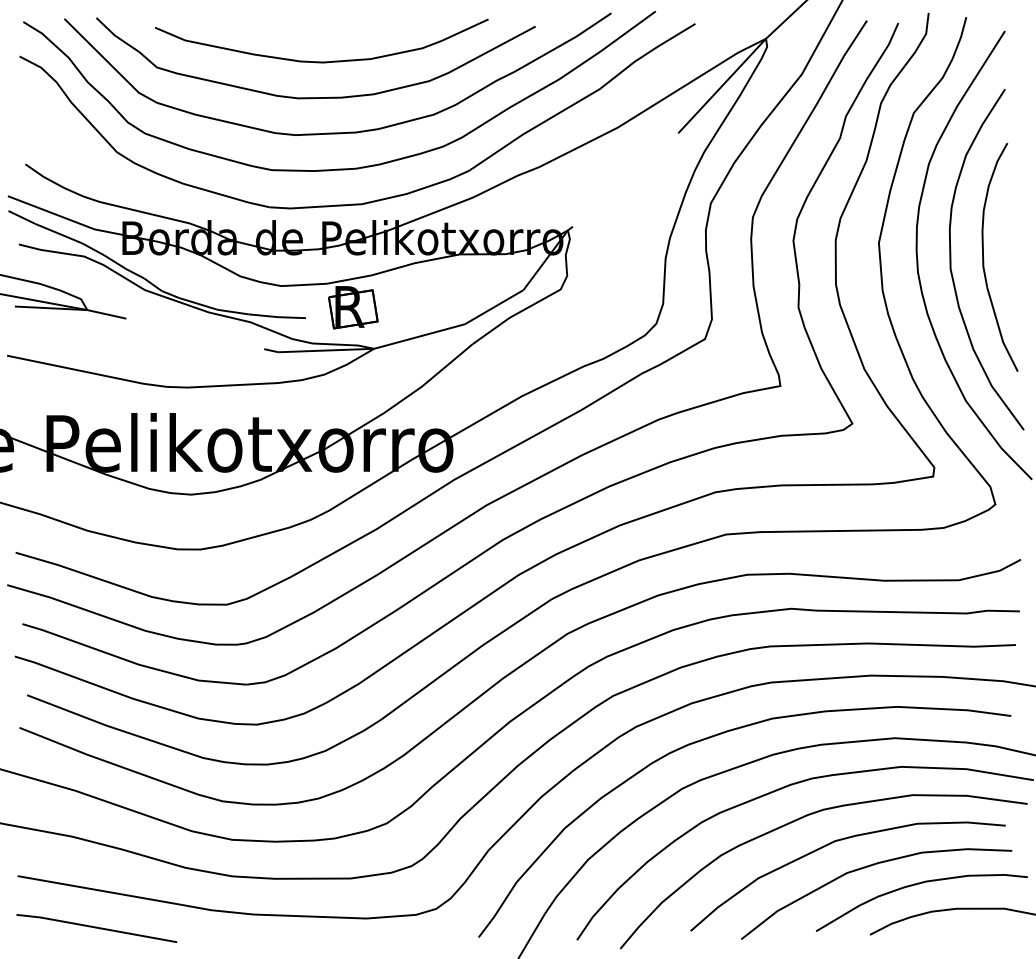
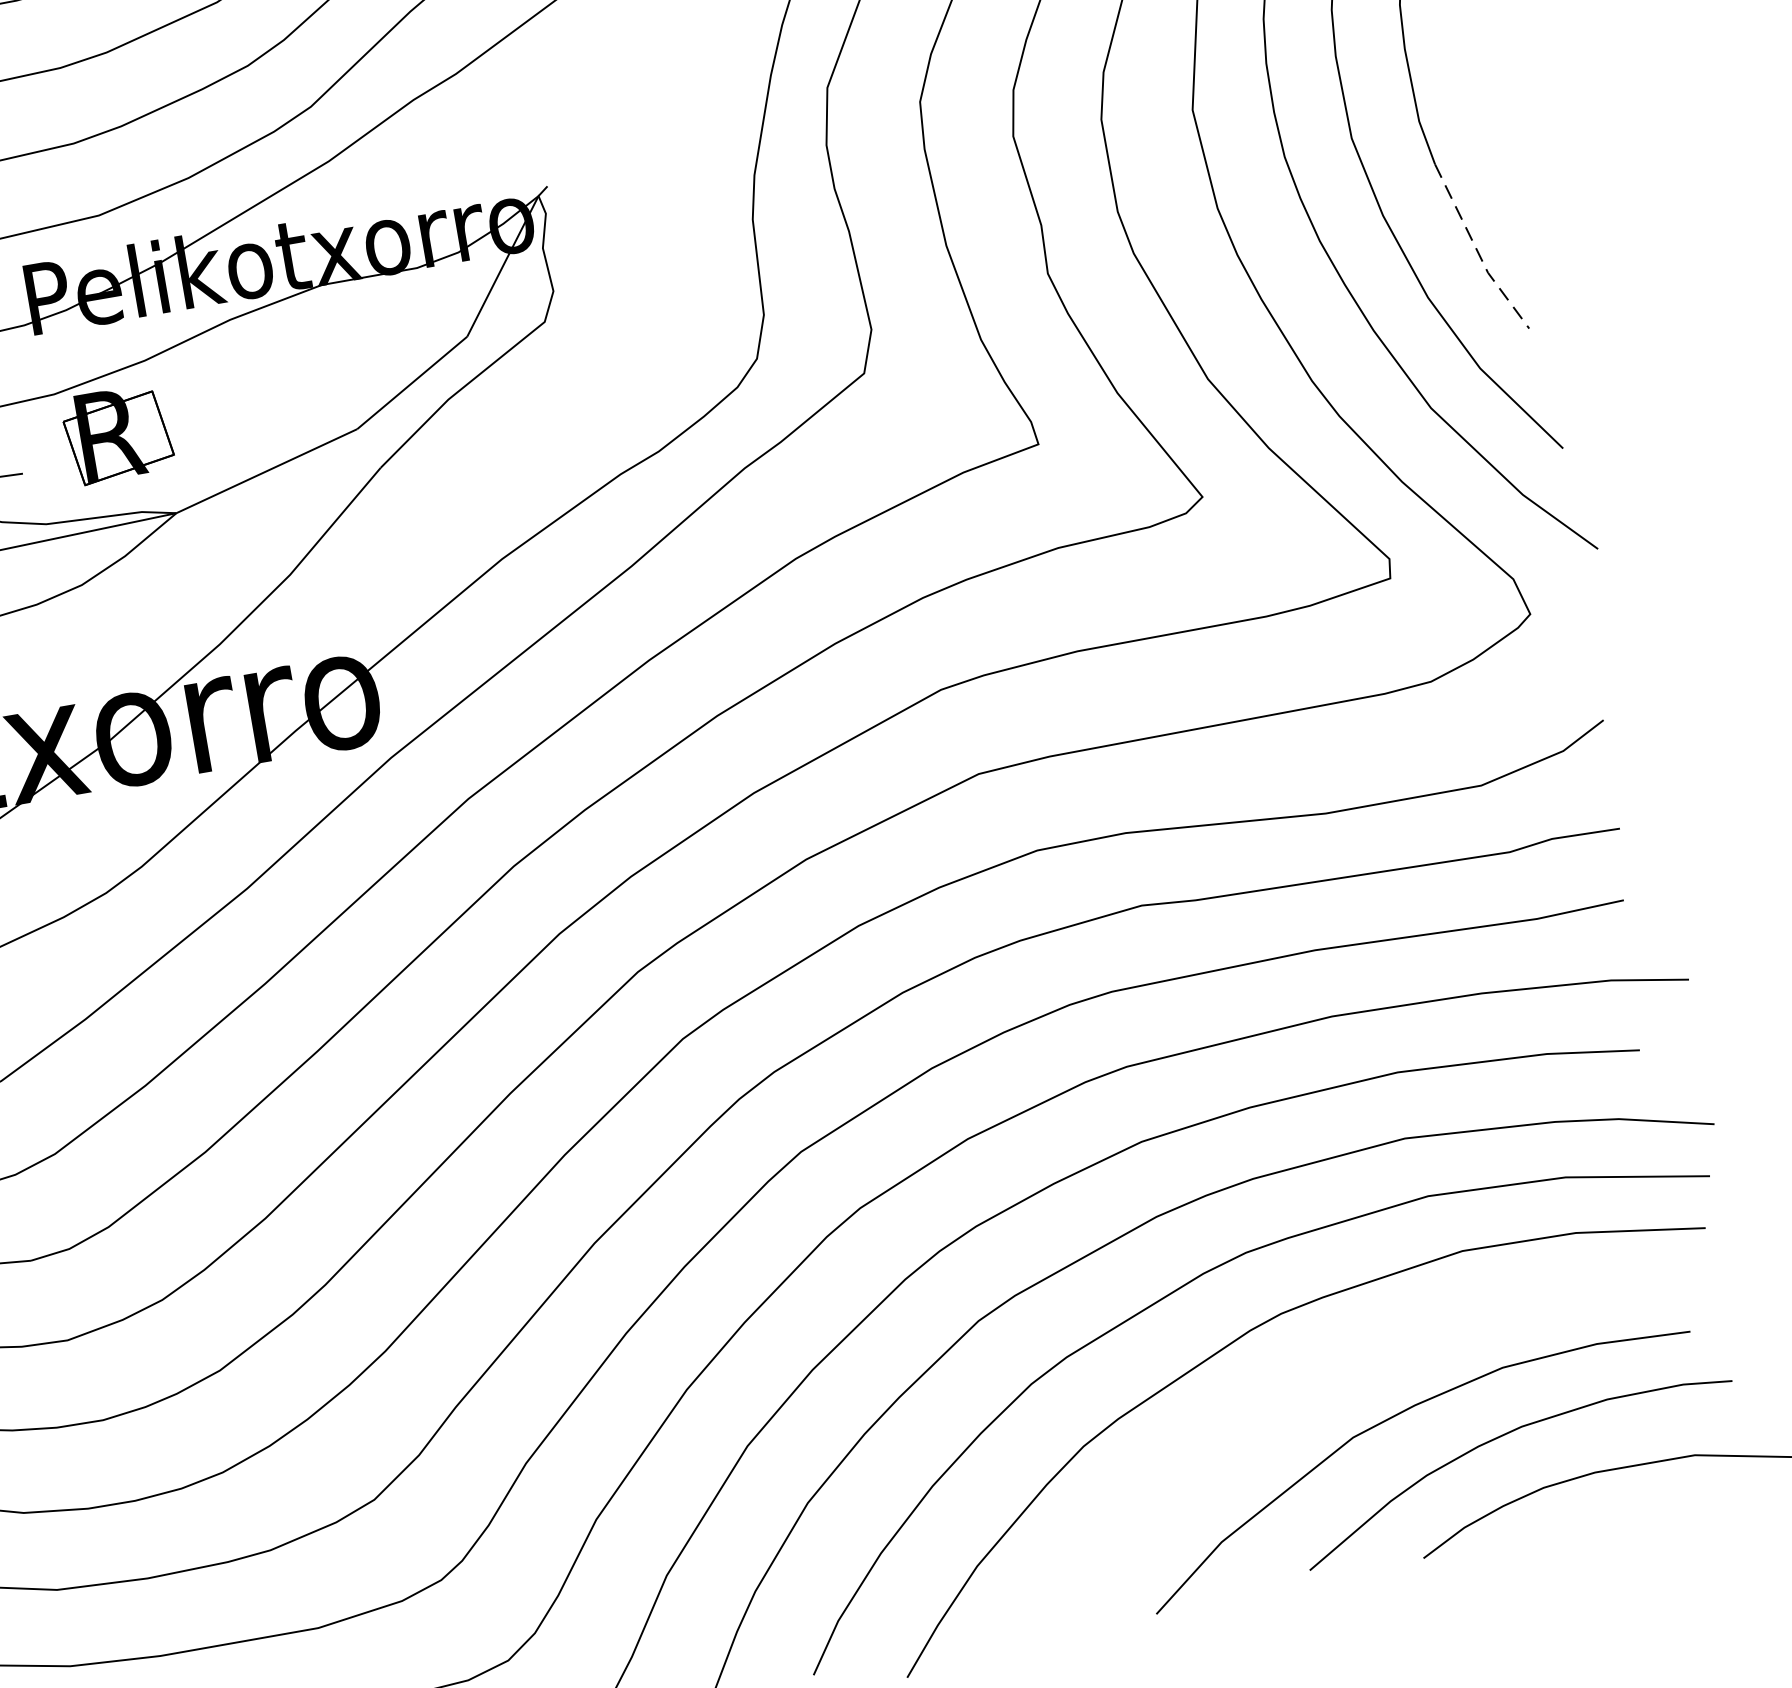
line: (1000, 331) -> (1478, 251), solid -> dashed
curve: (838, 841) -> (1324, 1374), removed

